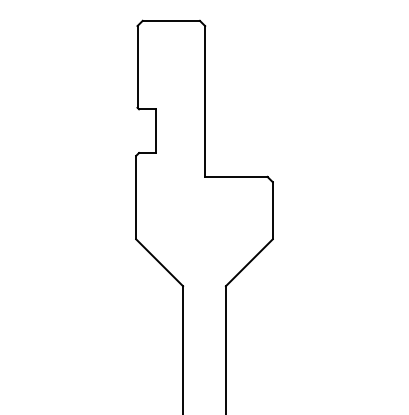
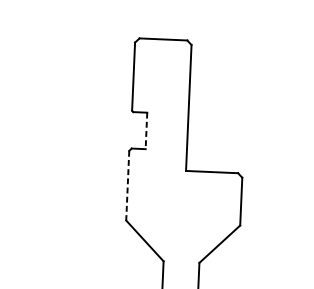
line: (155, 131) -> (146, 131), solid -> dashed
line: (136, 197) -> (127, 185), solid -> dashed

